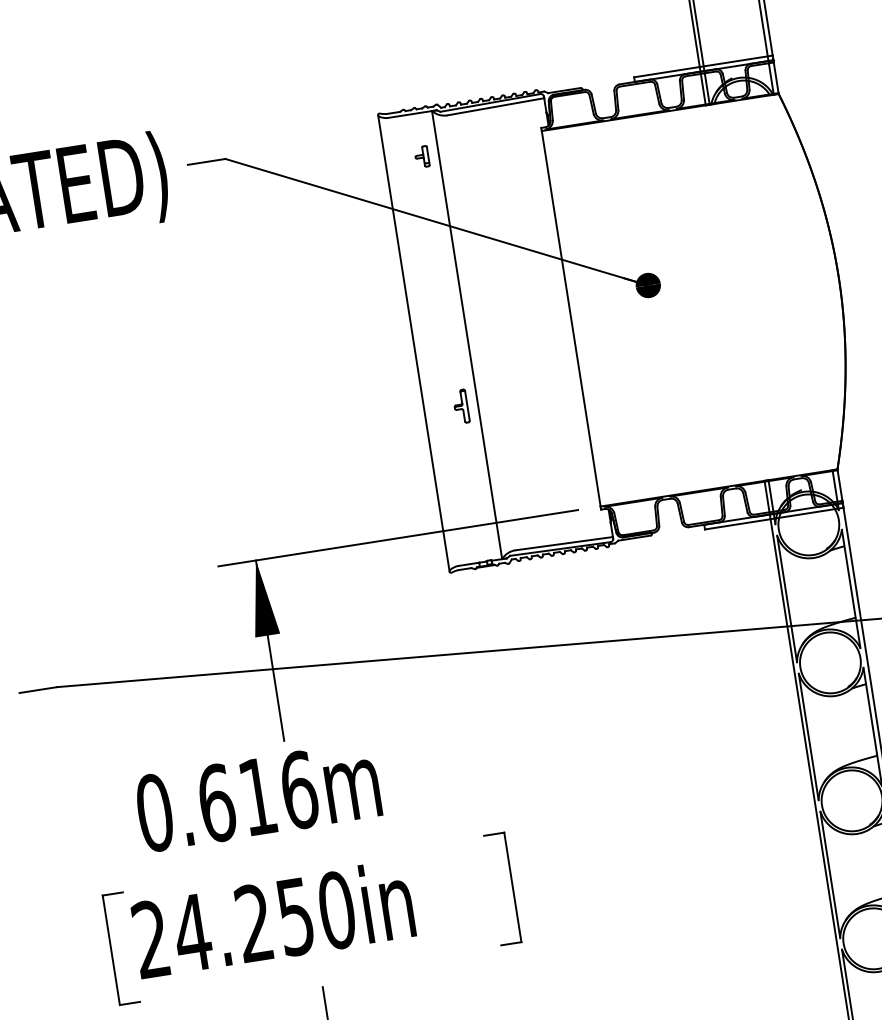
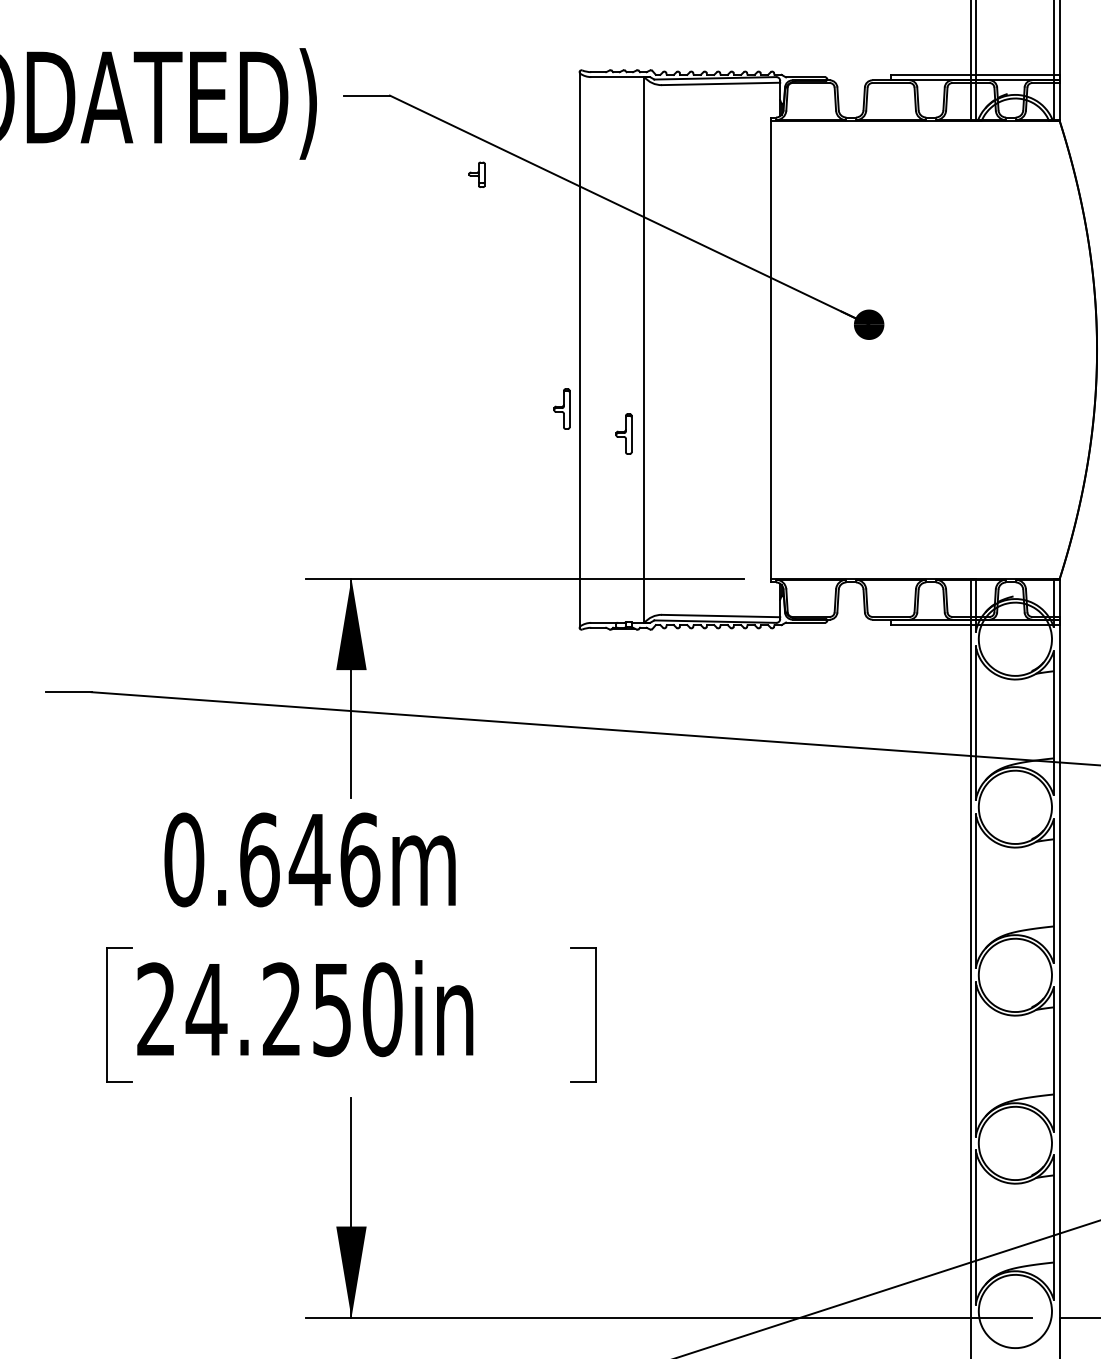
part: (421, 156) -> (476, 174), moved
part: (406, 393) -> (561, 408), added
text: (257, 796) -> (309, 859), 0.616m -> 0.646m

